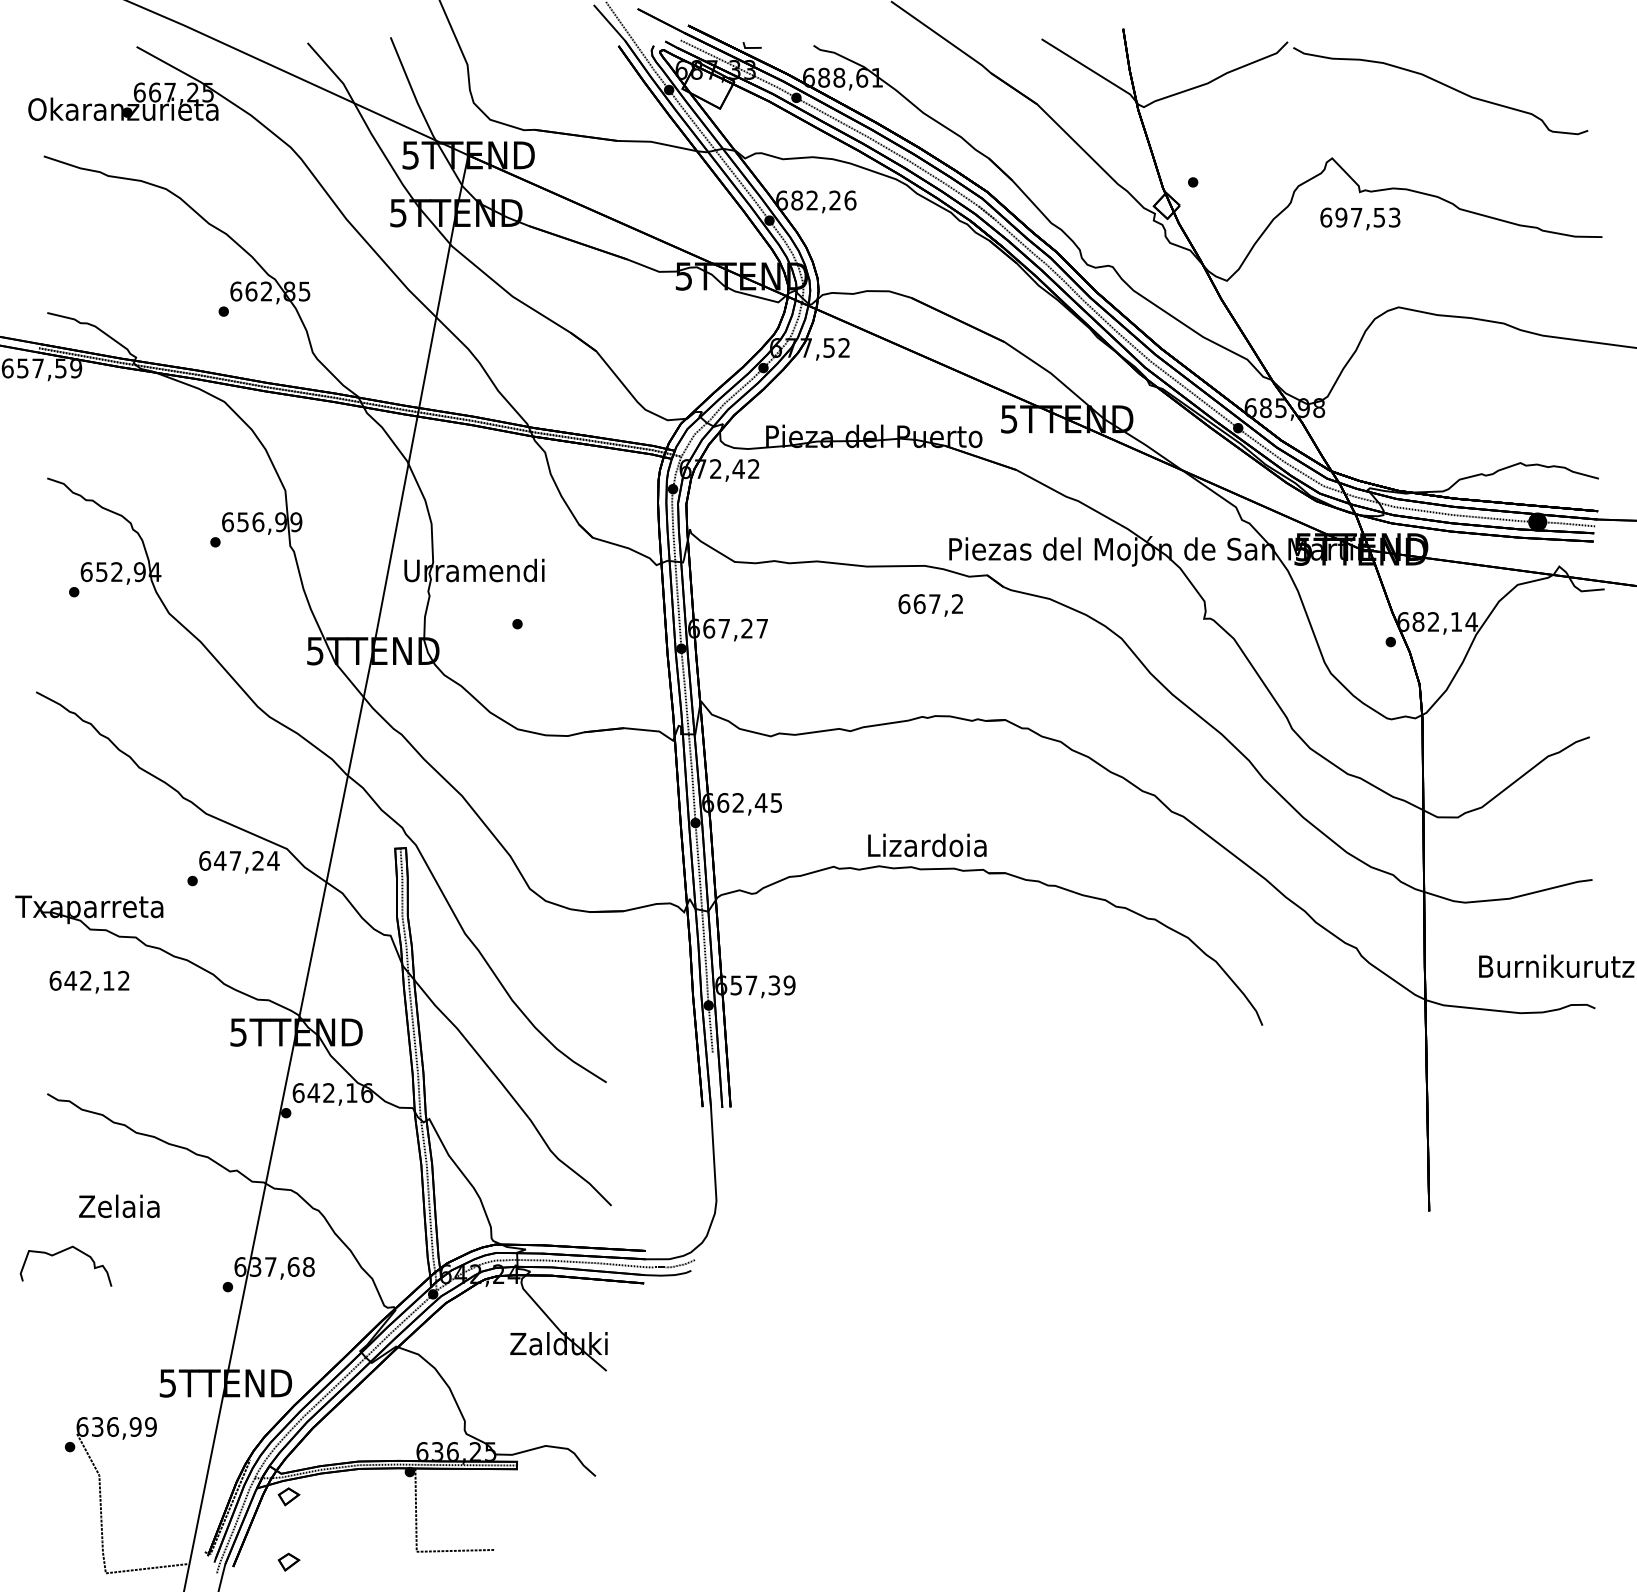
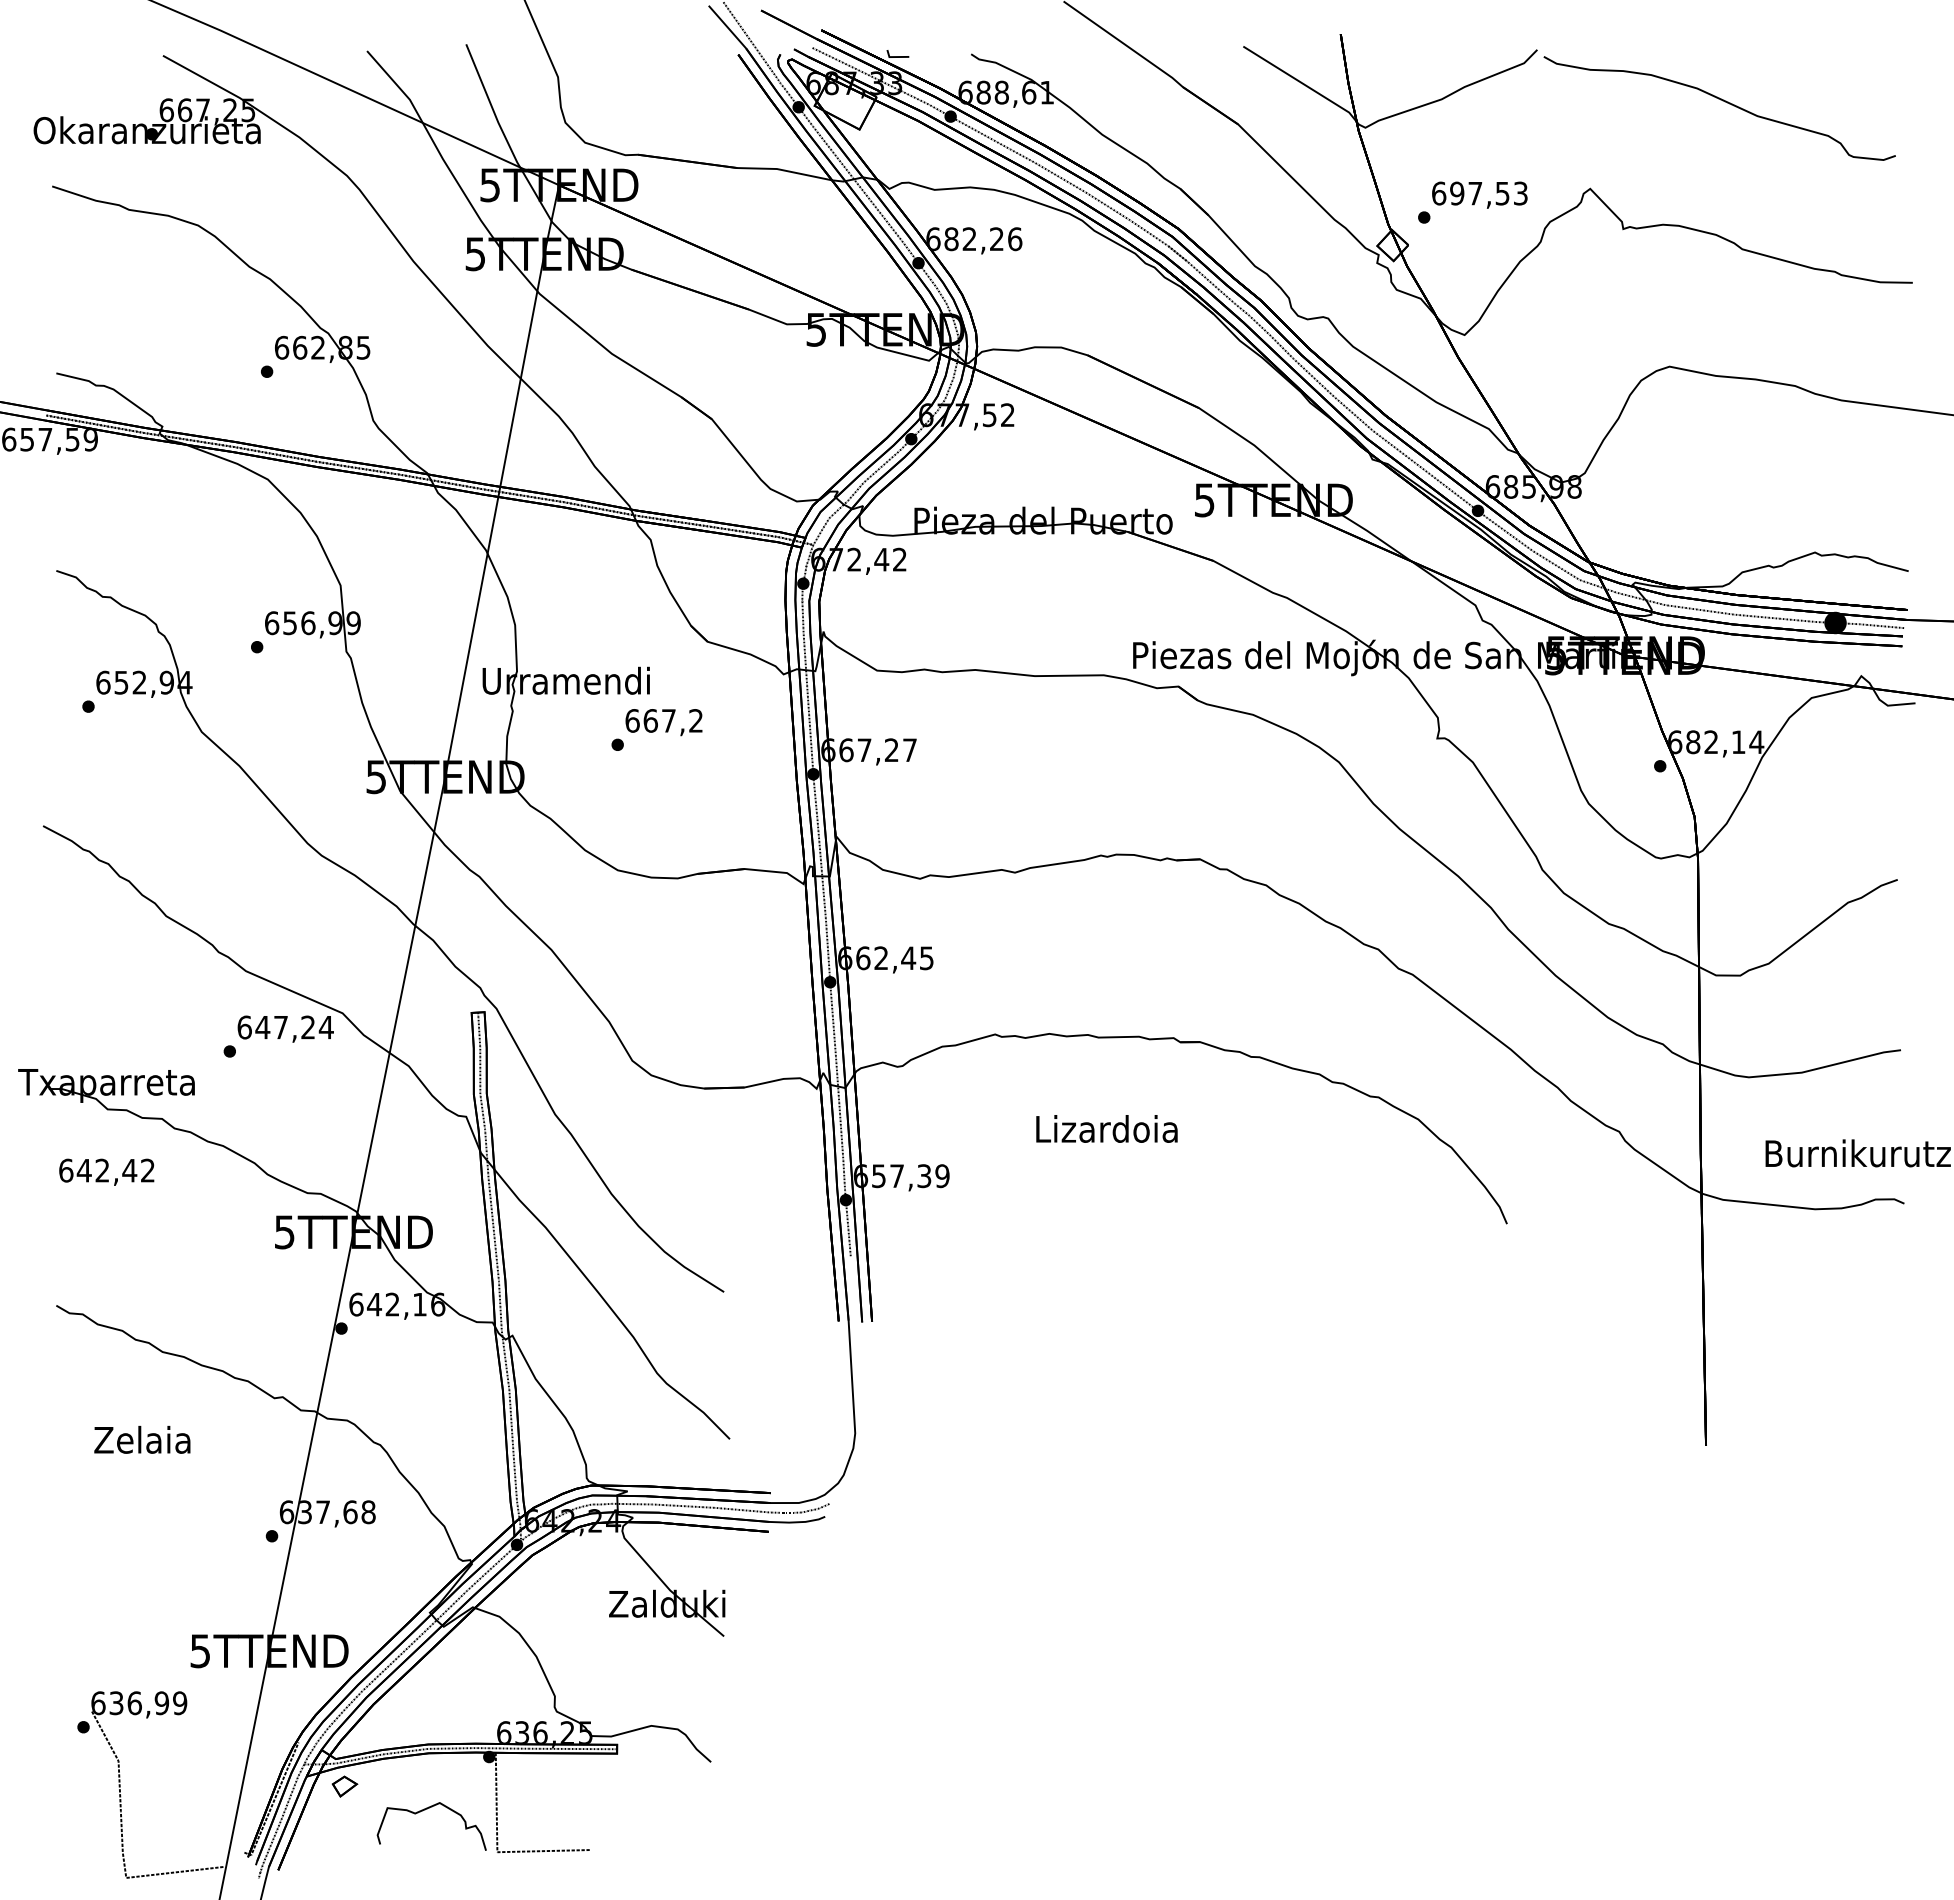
text: (1360, 218) -> (1479, 194), moved
text: (930, 605) -> (663, 722), moved
text: (926, 845) -> (1106, 1128), moved
text: (108, 980) -> (129, 1170), 642,12 -> 642,42
curve: (60, 1252) -> (425, 1810), moved
part: (288, 1562) -> (344, 1864), removed

